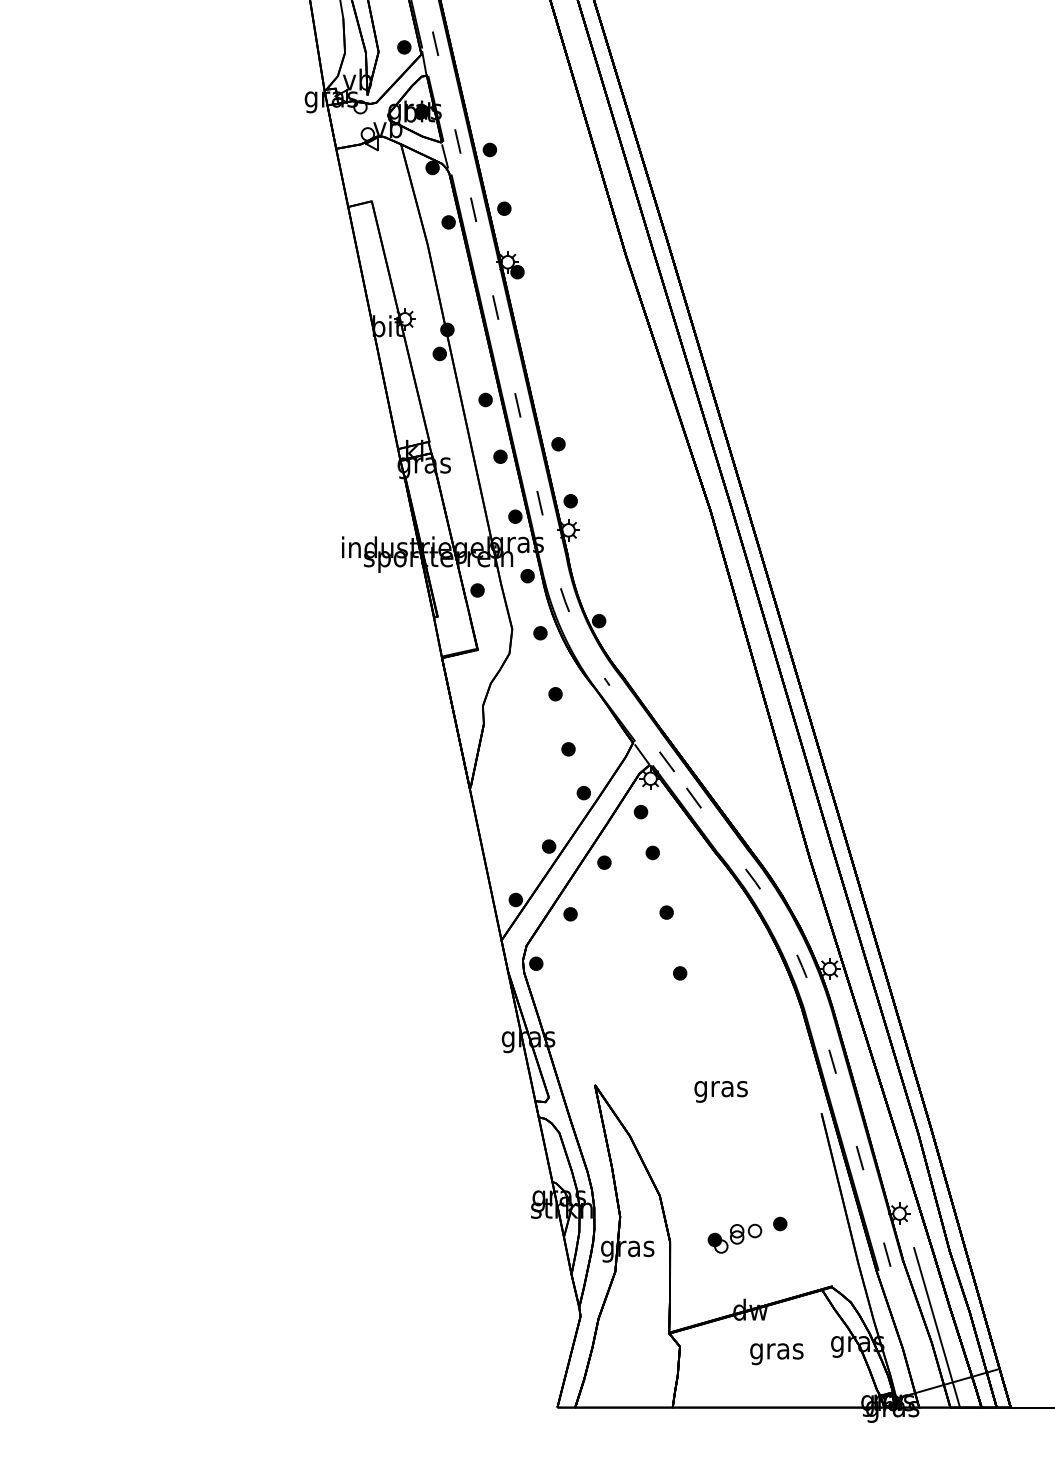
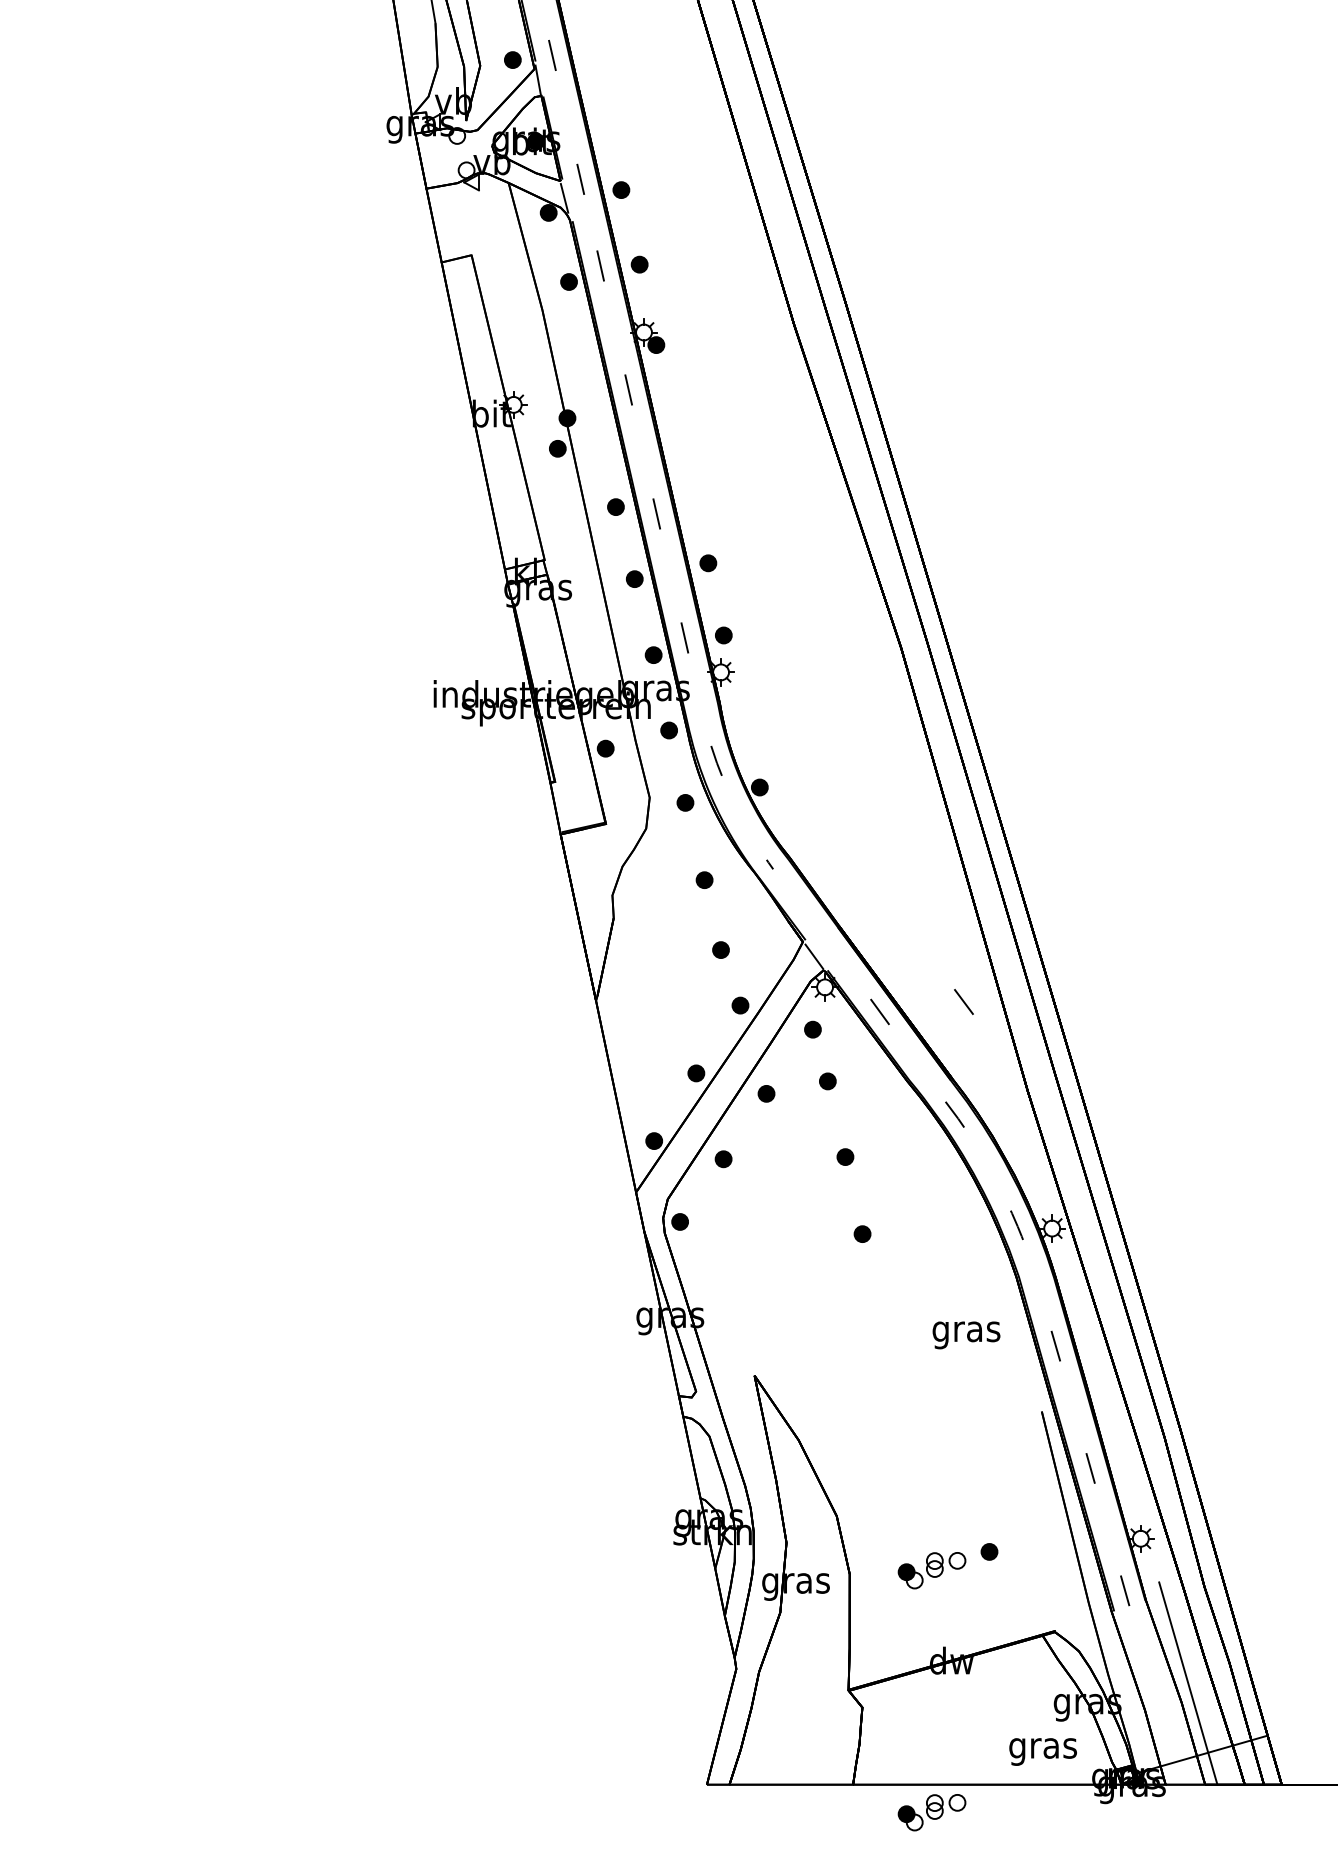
line: (666, 761) -> (963, 1001), moved
text: (721, 1091) -> (966, 1335), moved
text: (776, 1353) -> (1042, 1751), moved
part: (734, 1429) -> (931, 1812), added

